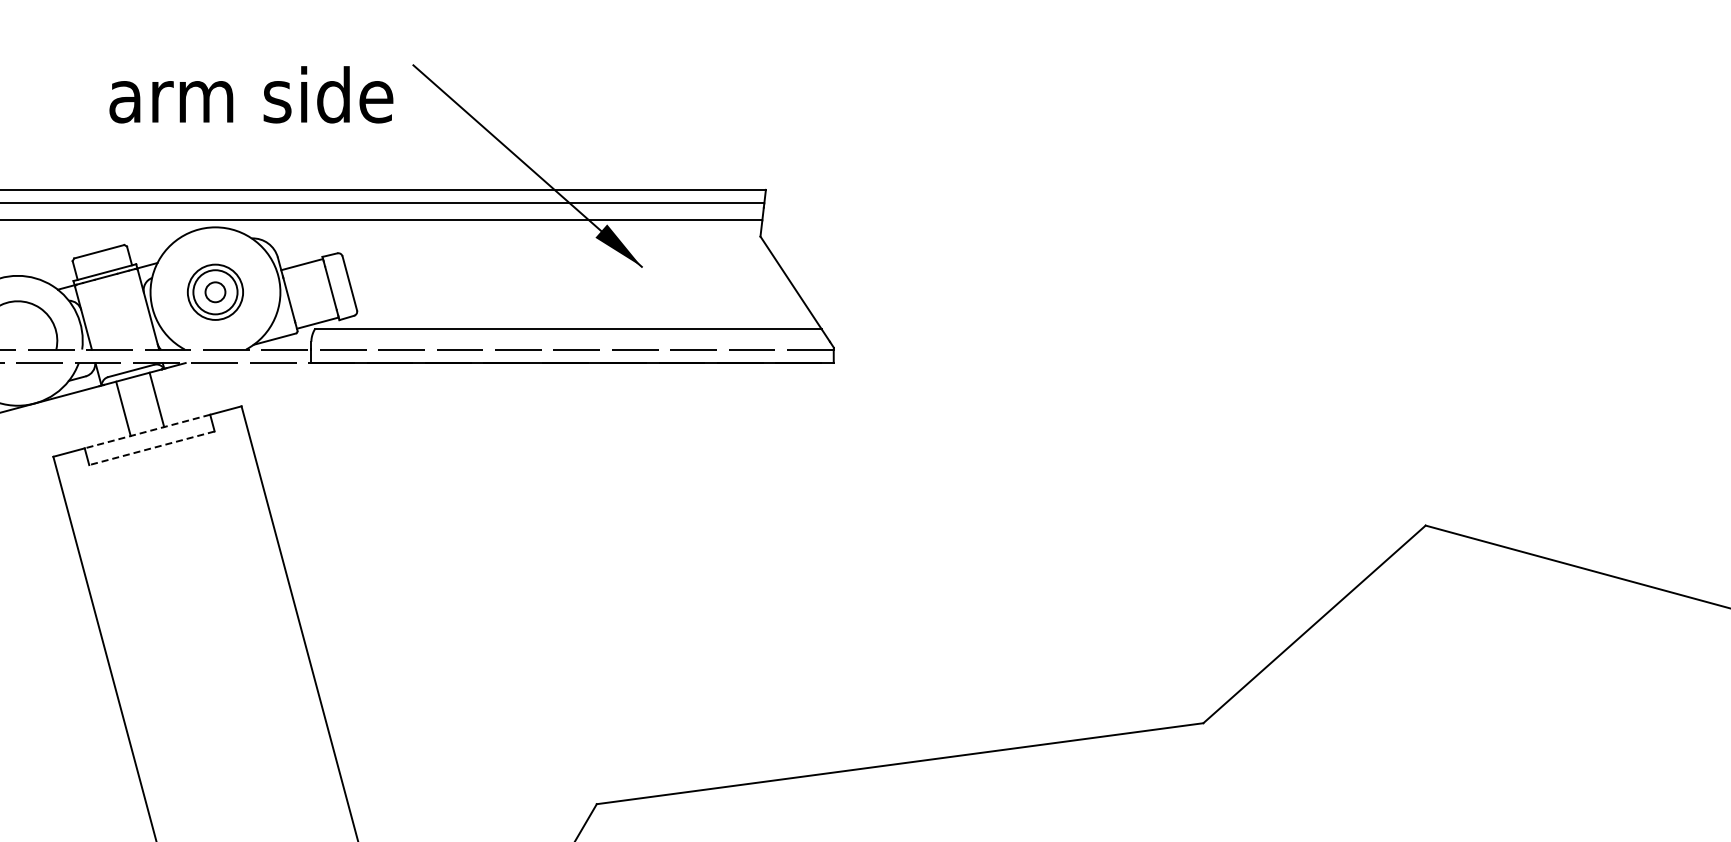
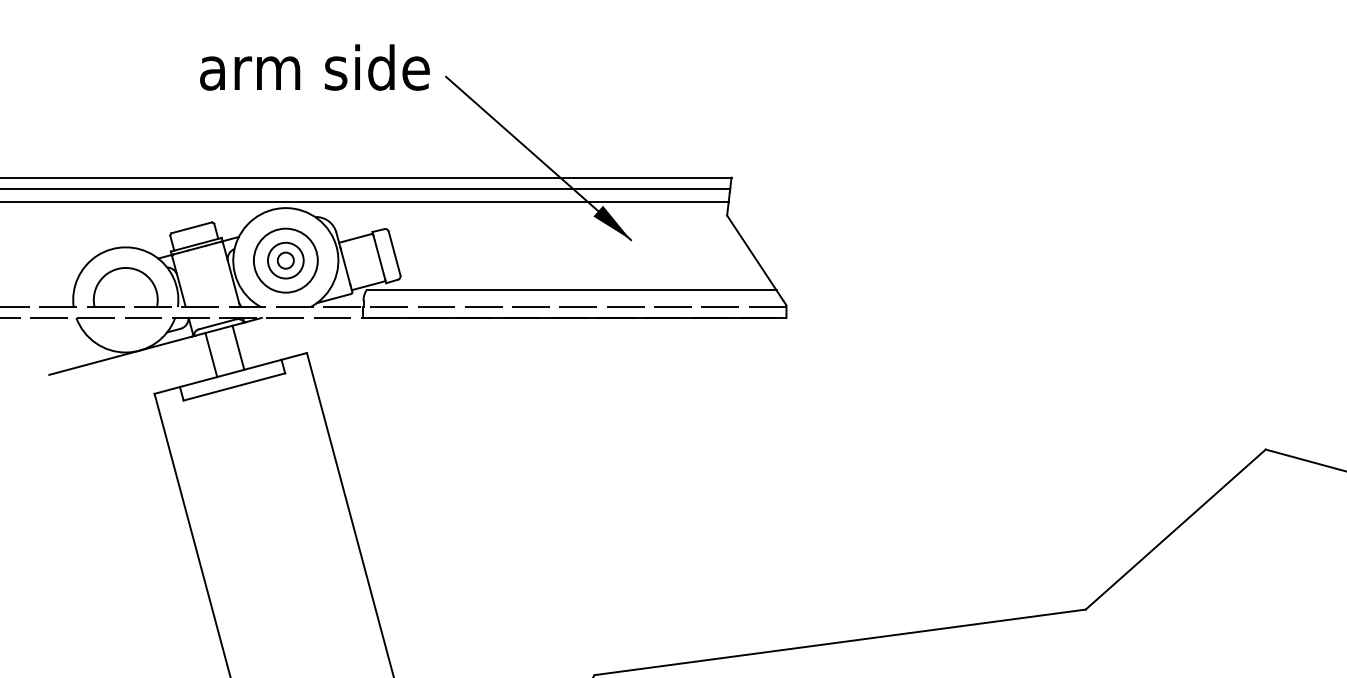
text: (251, 94) -> (315, 67), moved
circle: (214, 291) -> (285, 260), size x1.43
line: (147, 431) -> (230, 373), dashed -> solid
line: (151, 448) -> (234, 387), dashed -> solid

